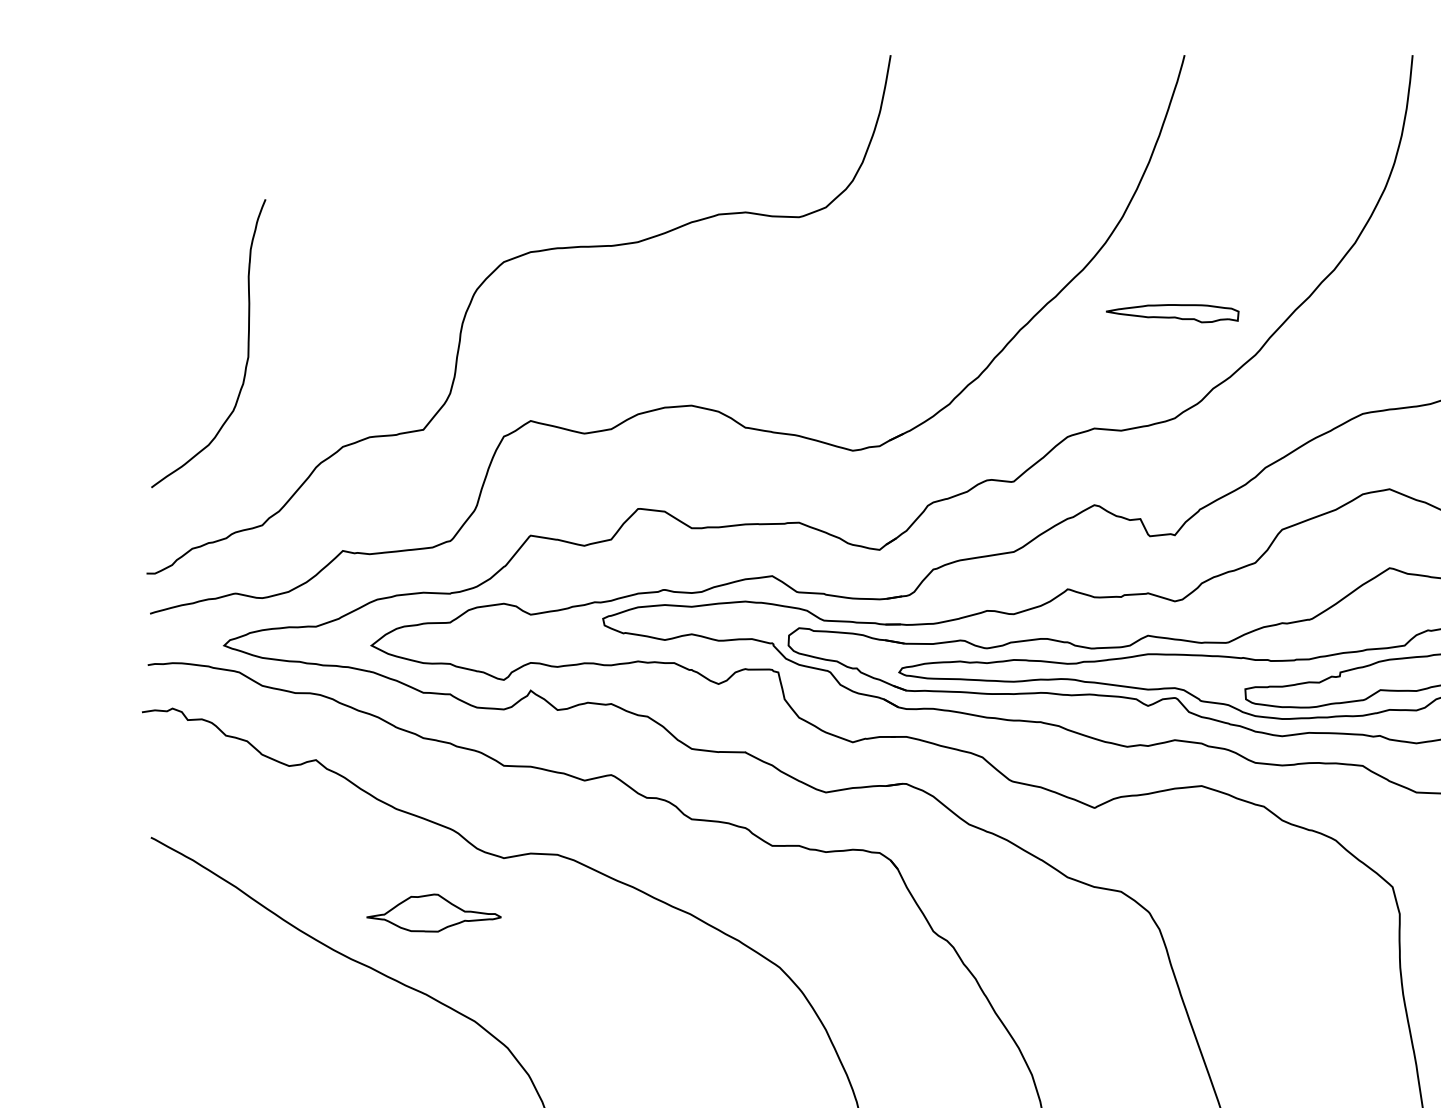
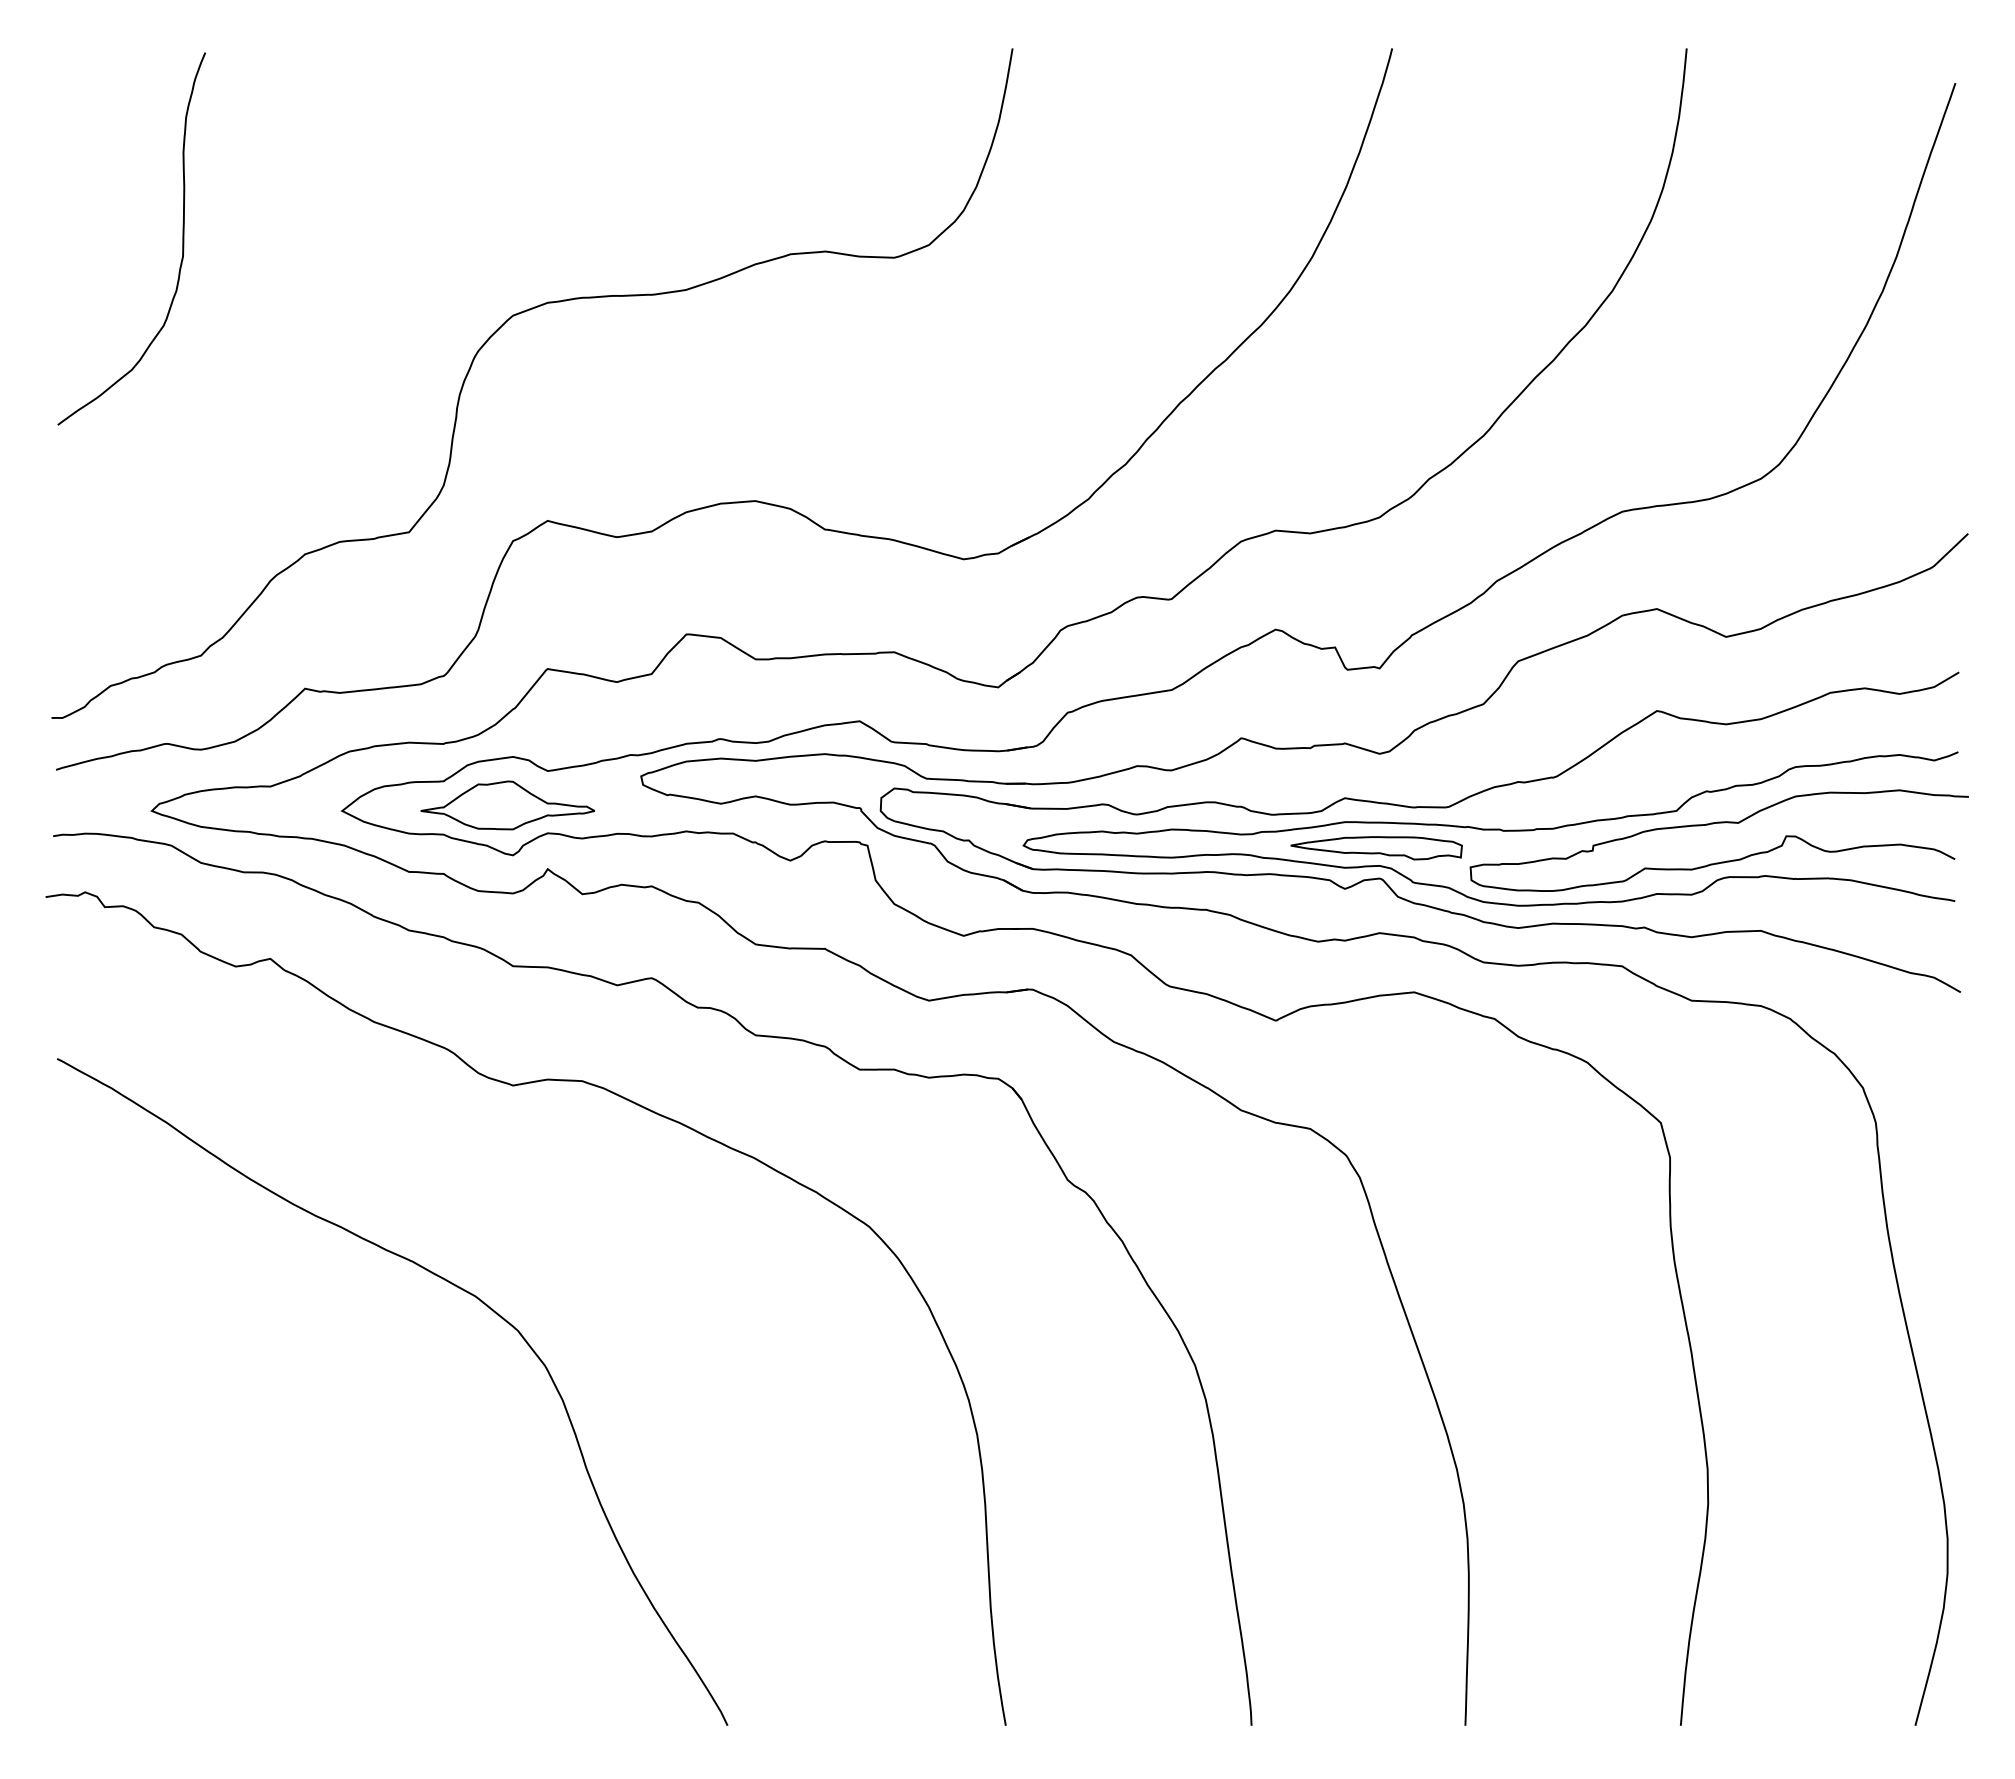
part: (1172, 313) -> (1376, 848), moved
curve: (247, 343) -> (182, 238), moved
part: (433, 913) -> (507, 805), moved

